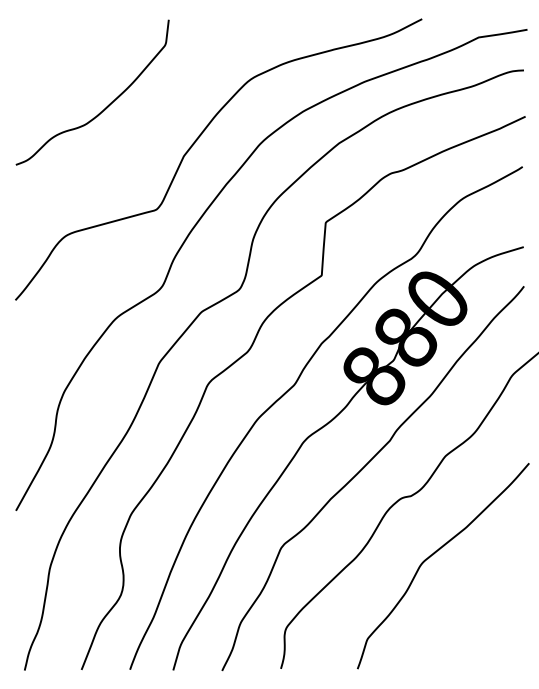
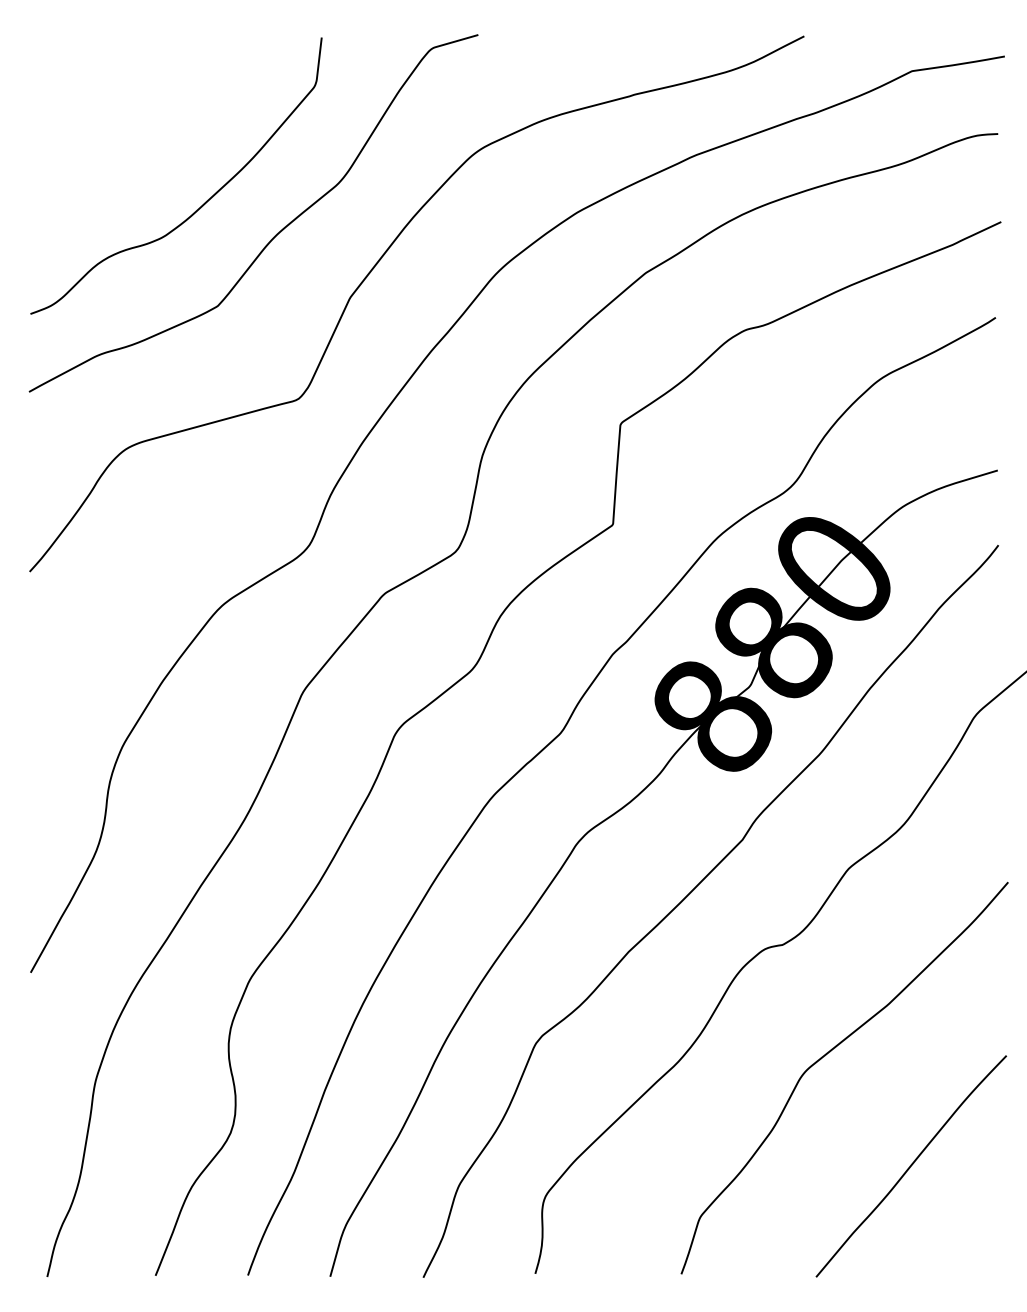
curve: (144, 122) -> (275, 233), added
curve: (478, 612) -> (911, 1166), added

